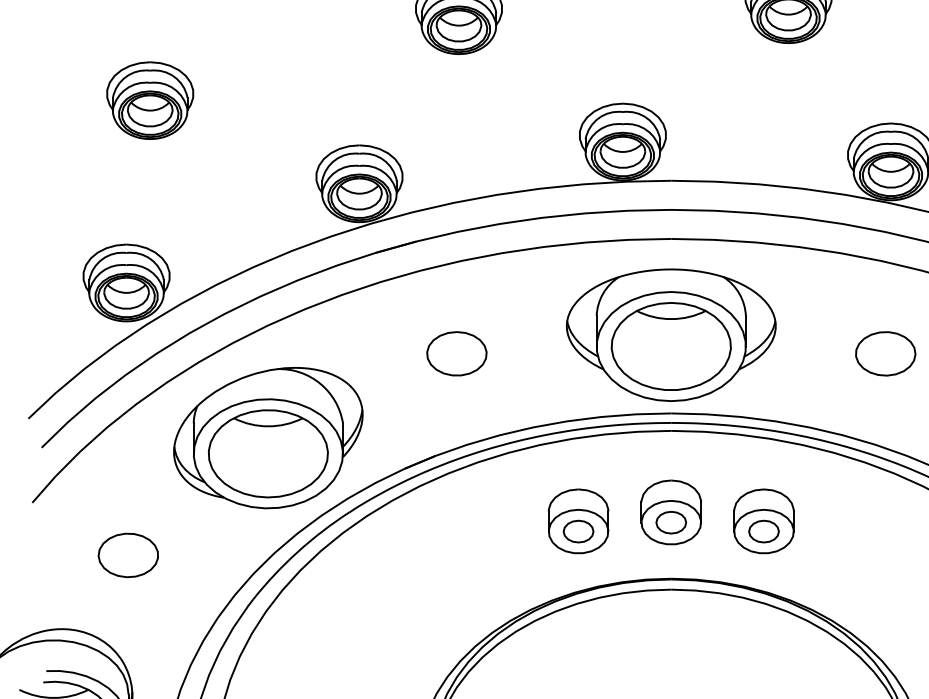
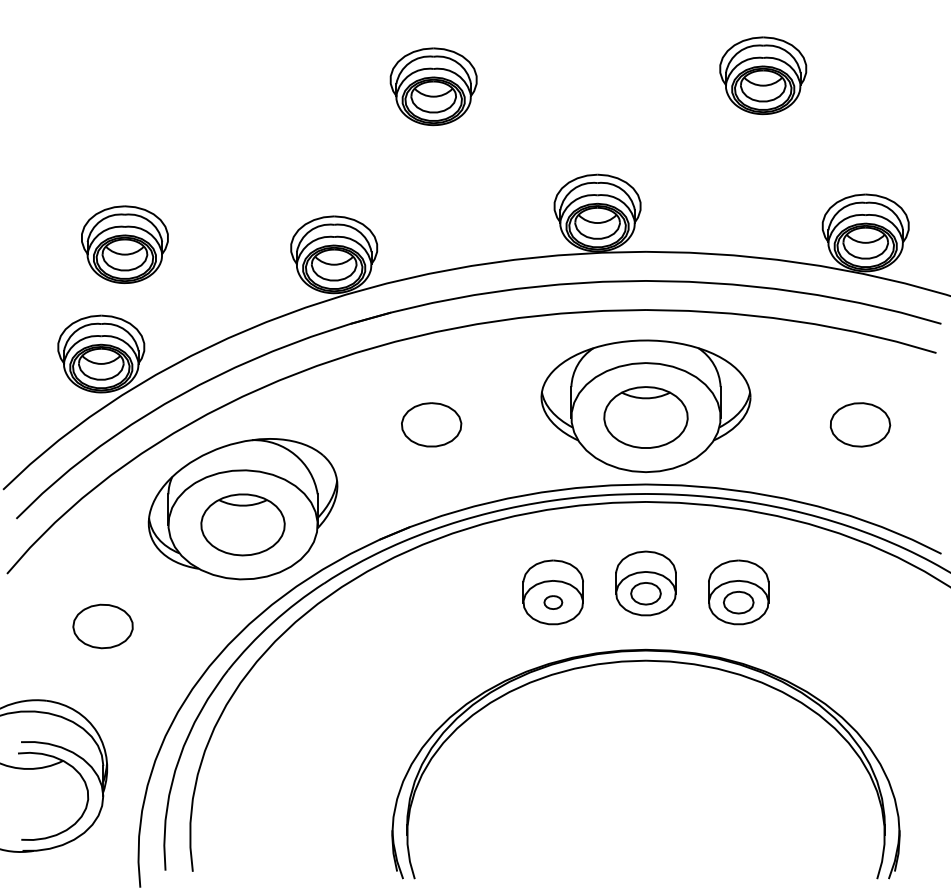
part: (149, 100) -> (124, 244), moved
part: (670, 346) -> (645, 417), size x0.7
part: (267, 453) -> (242, 524), size x0.7
part: (578, 531) -> (553, 602), size x0.6

